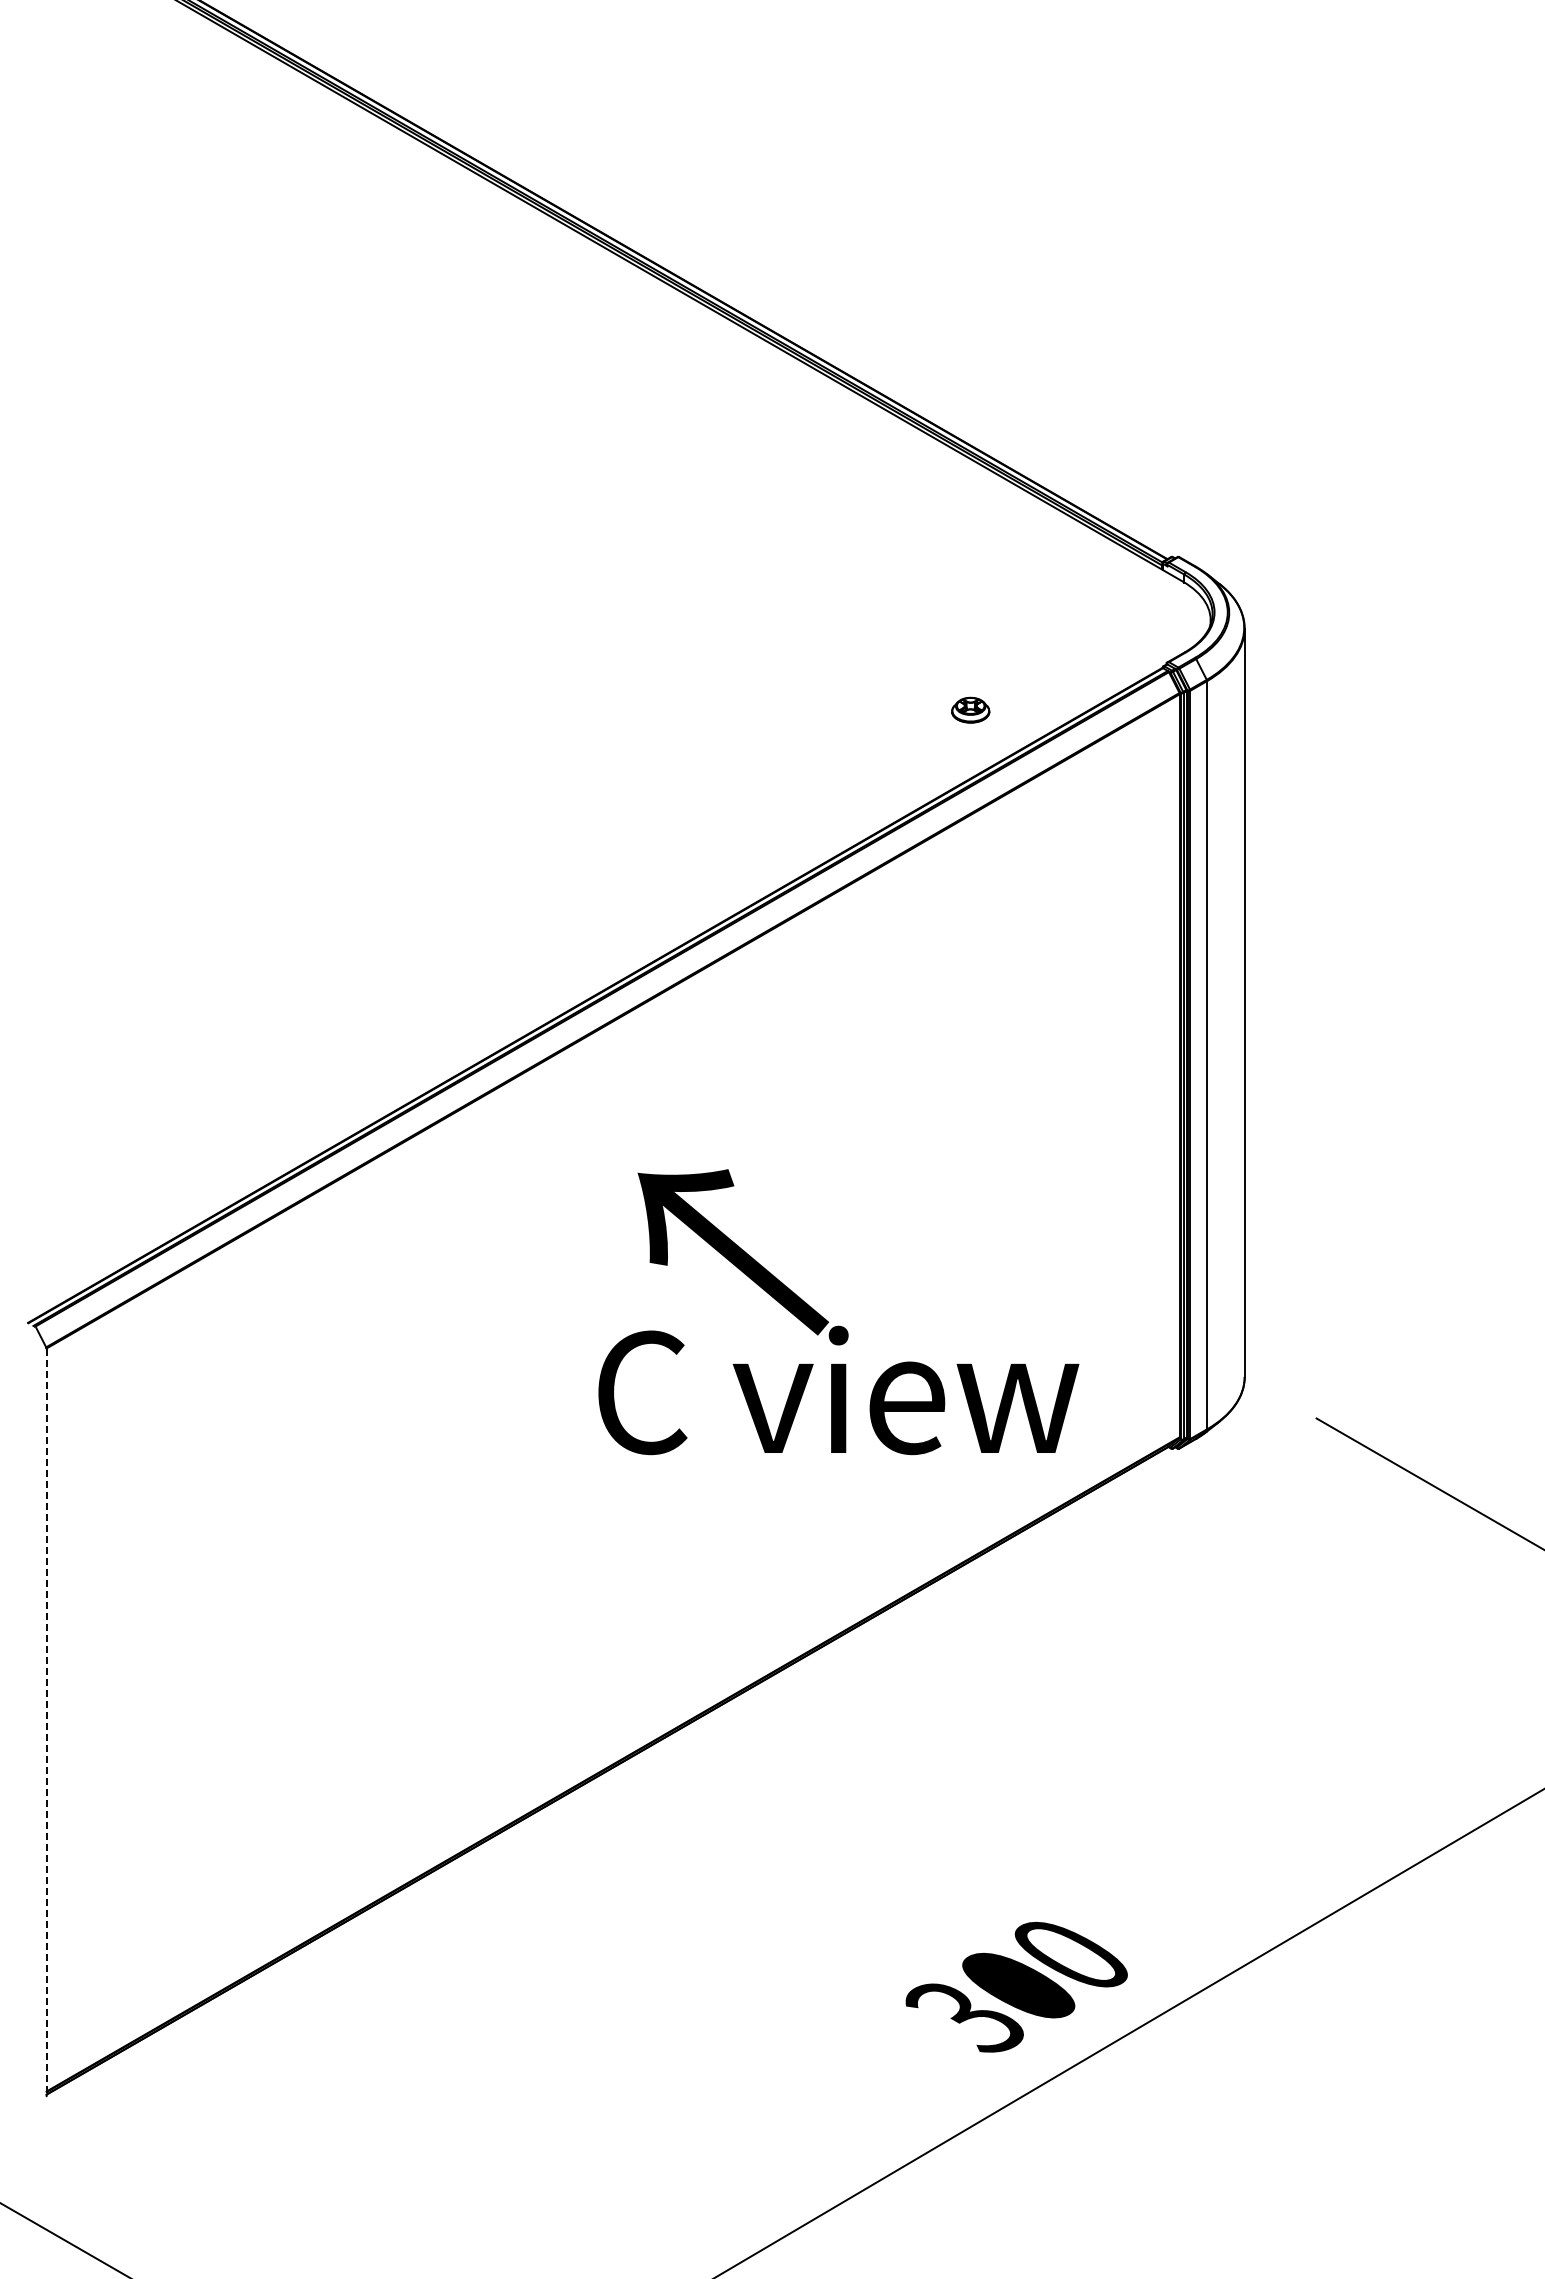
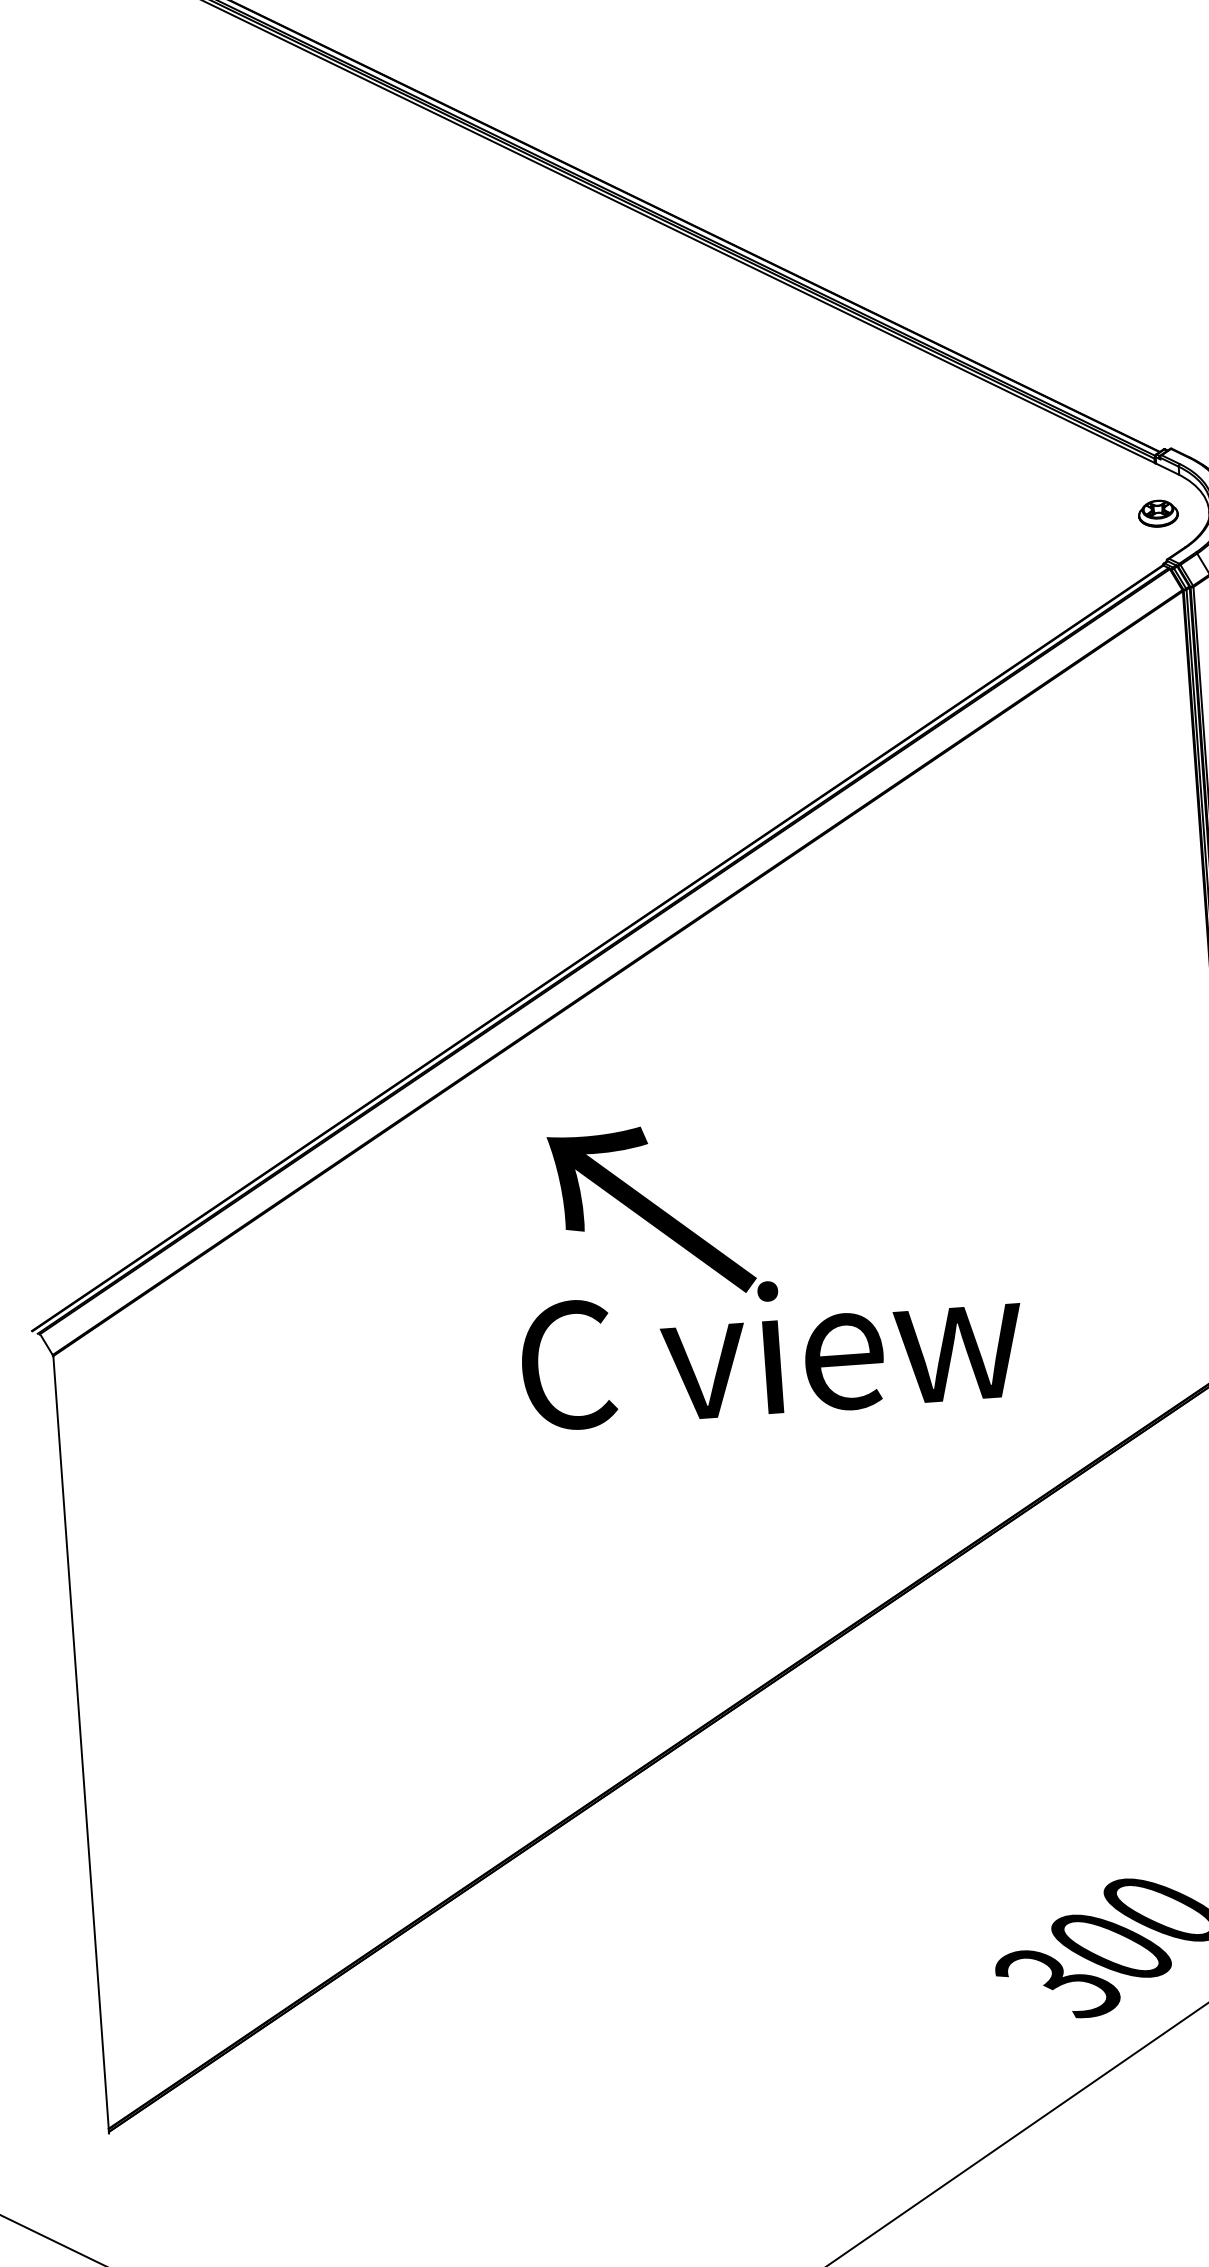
part: (970, 709) -> (1158, 512), moved
text: (838, 1312) -> (765, 1267), moved
line: (46, 1722) -> (80, 1745), dashed -> solid

